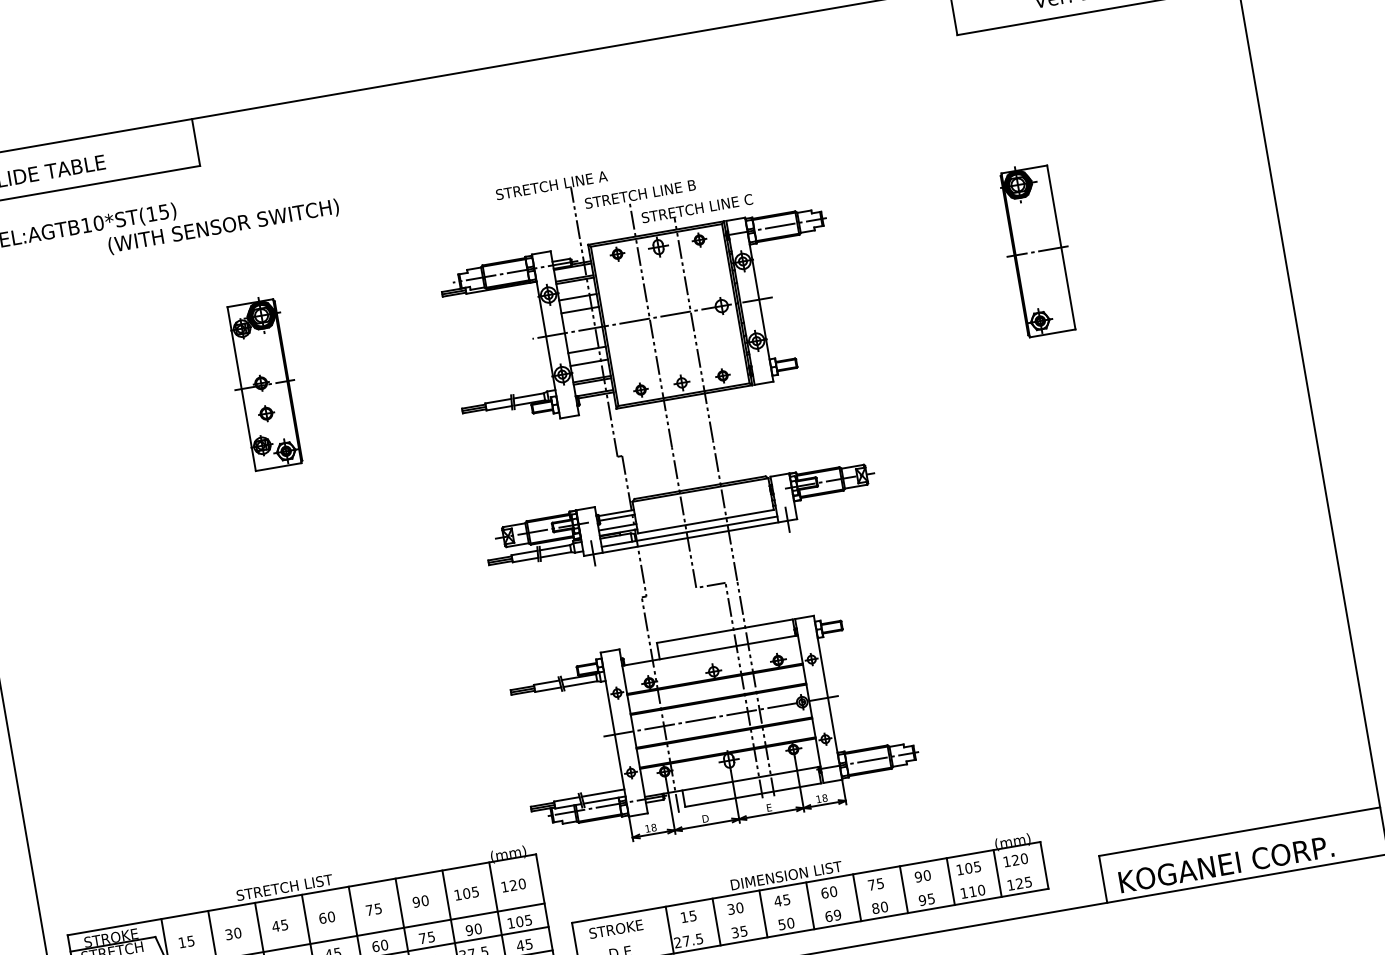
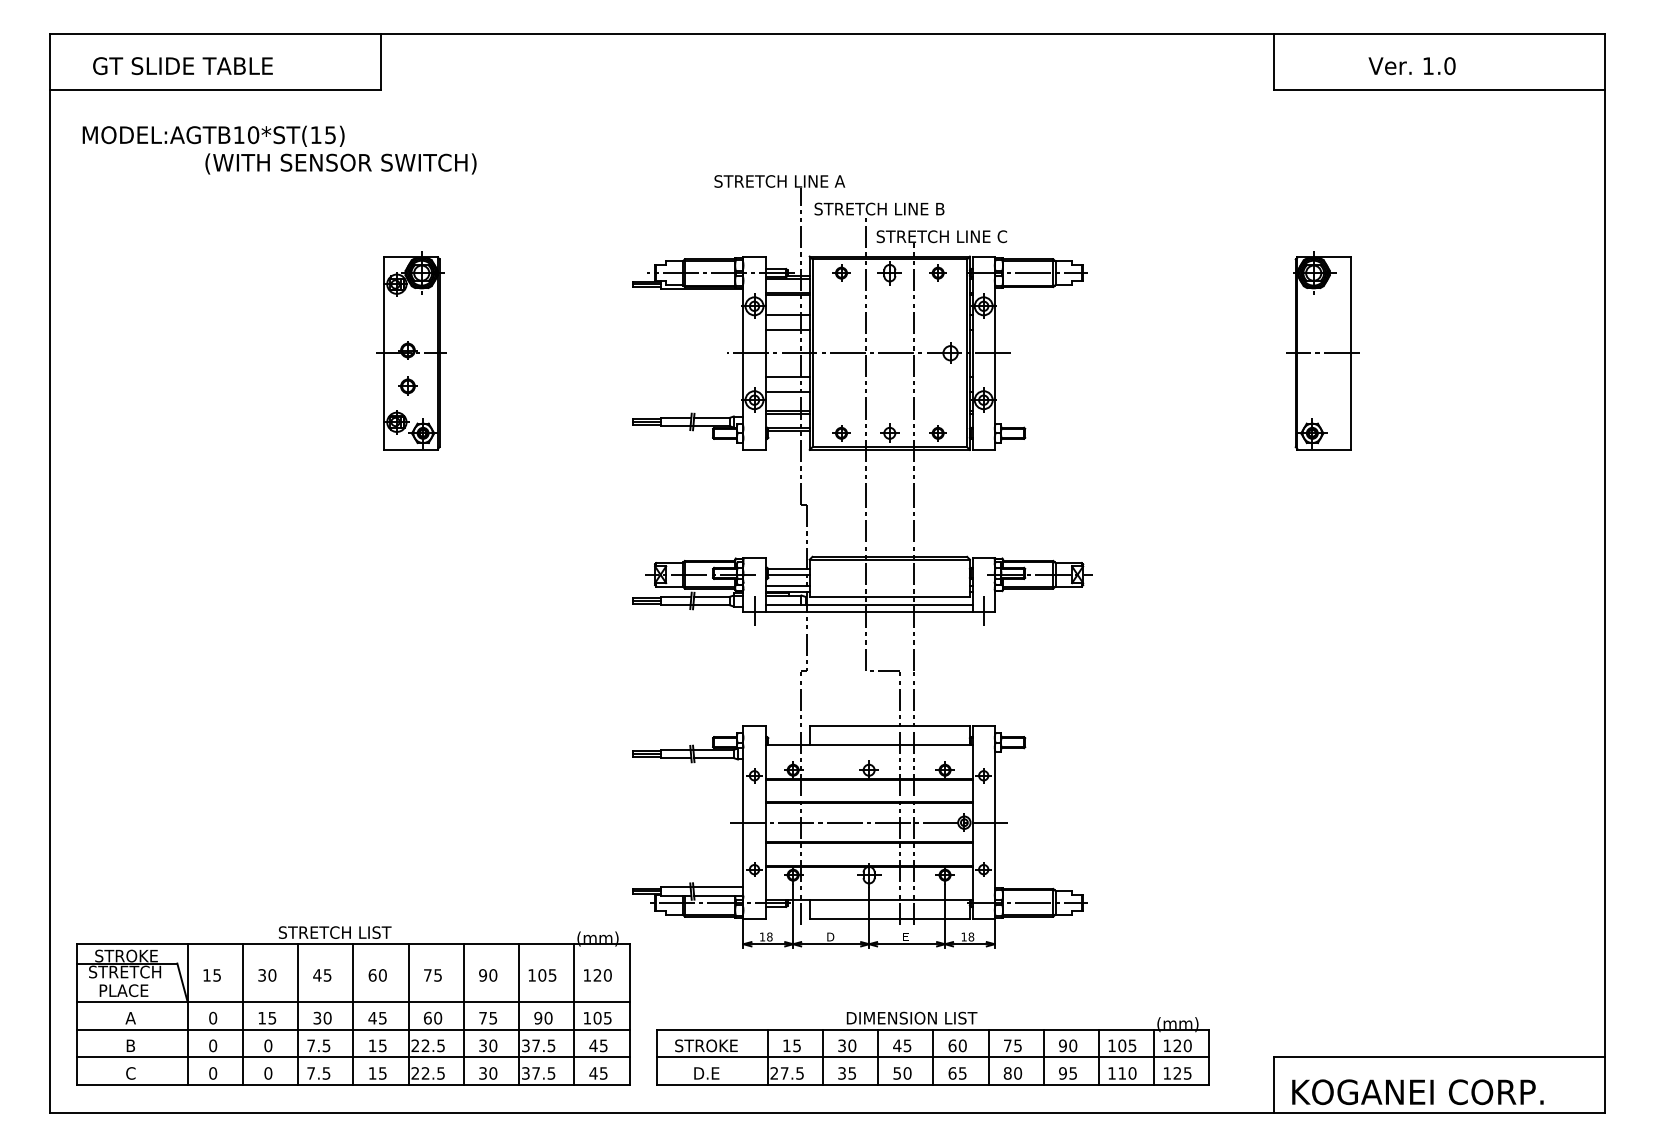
text: (223, 226) -> (340, 163), moved
line: (810, 905) -> (933, 1057), added
text: (837, 915) -> (962, 1073), 69 -> 65

